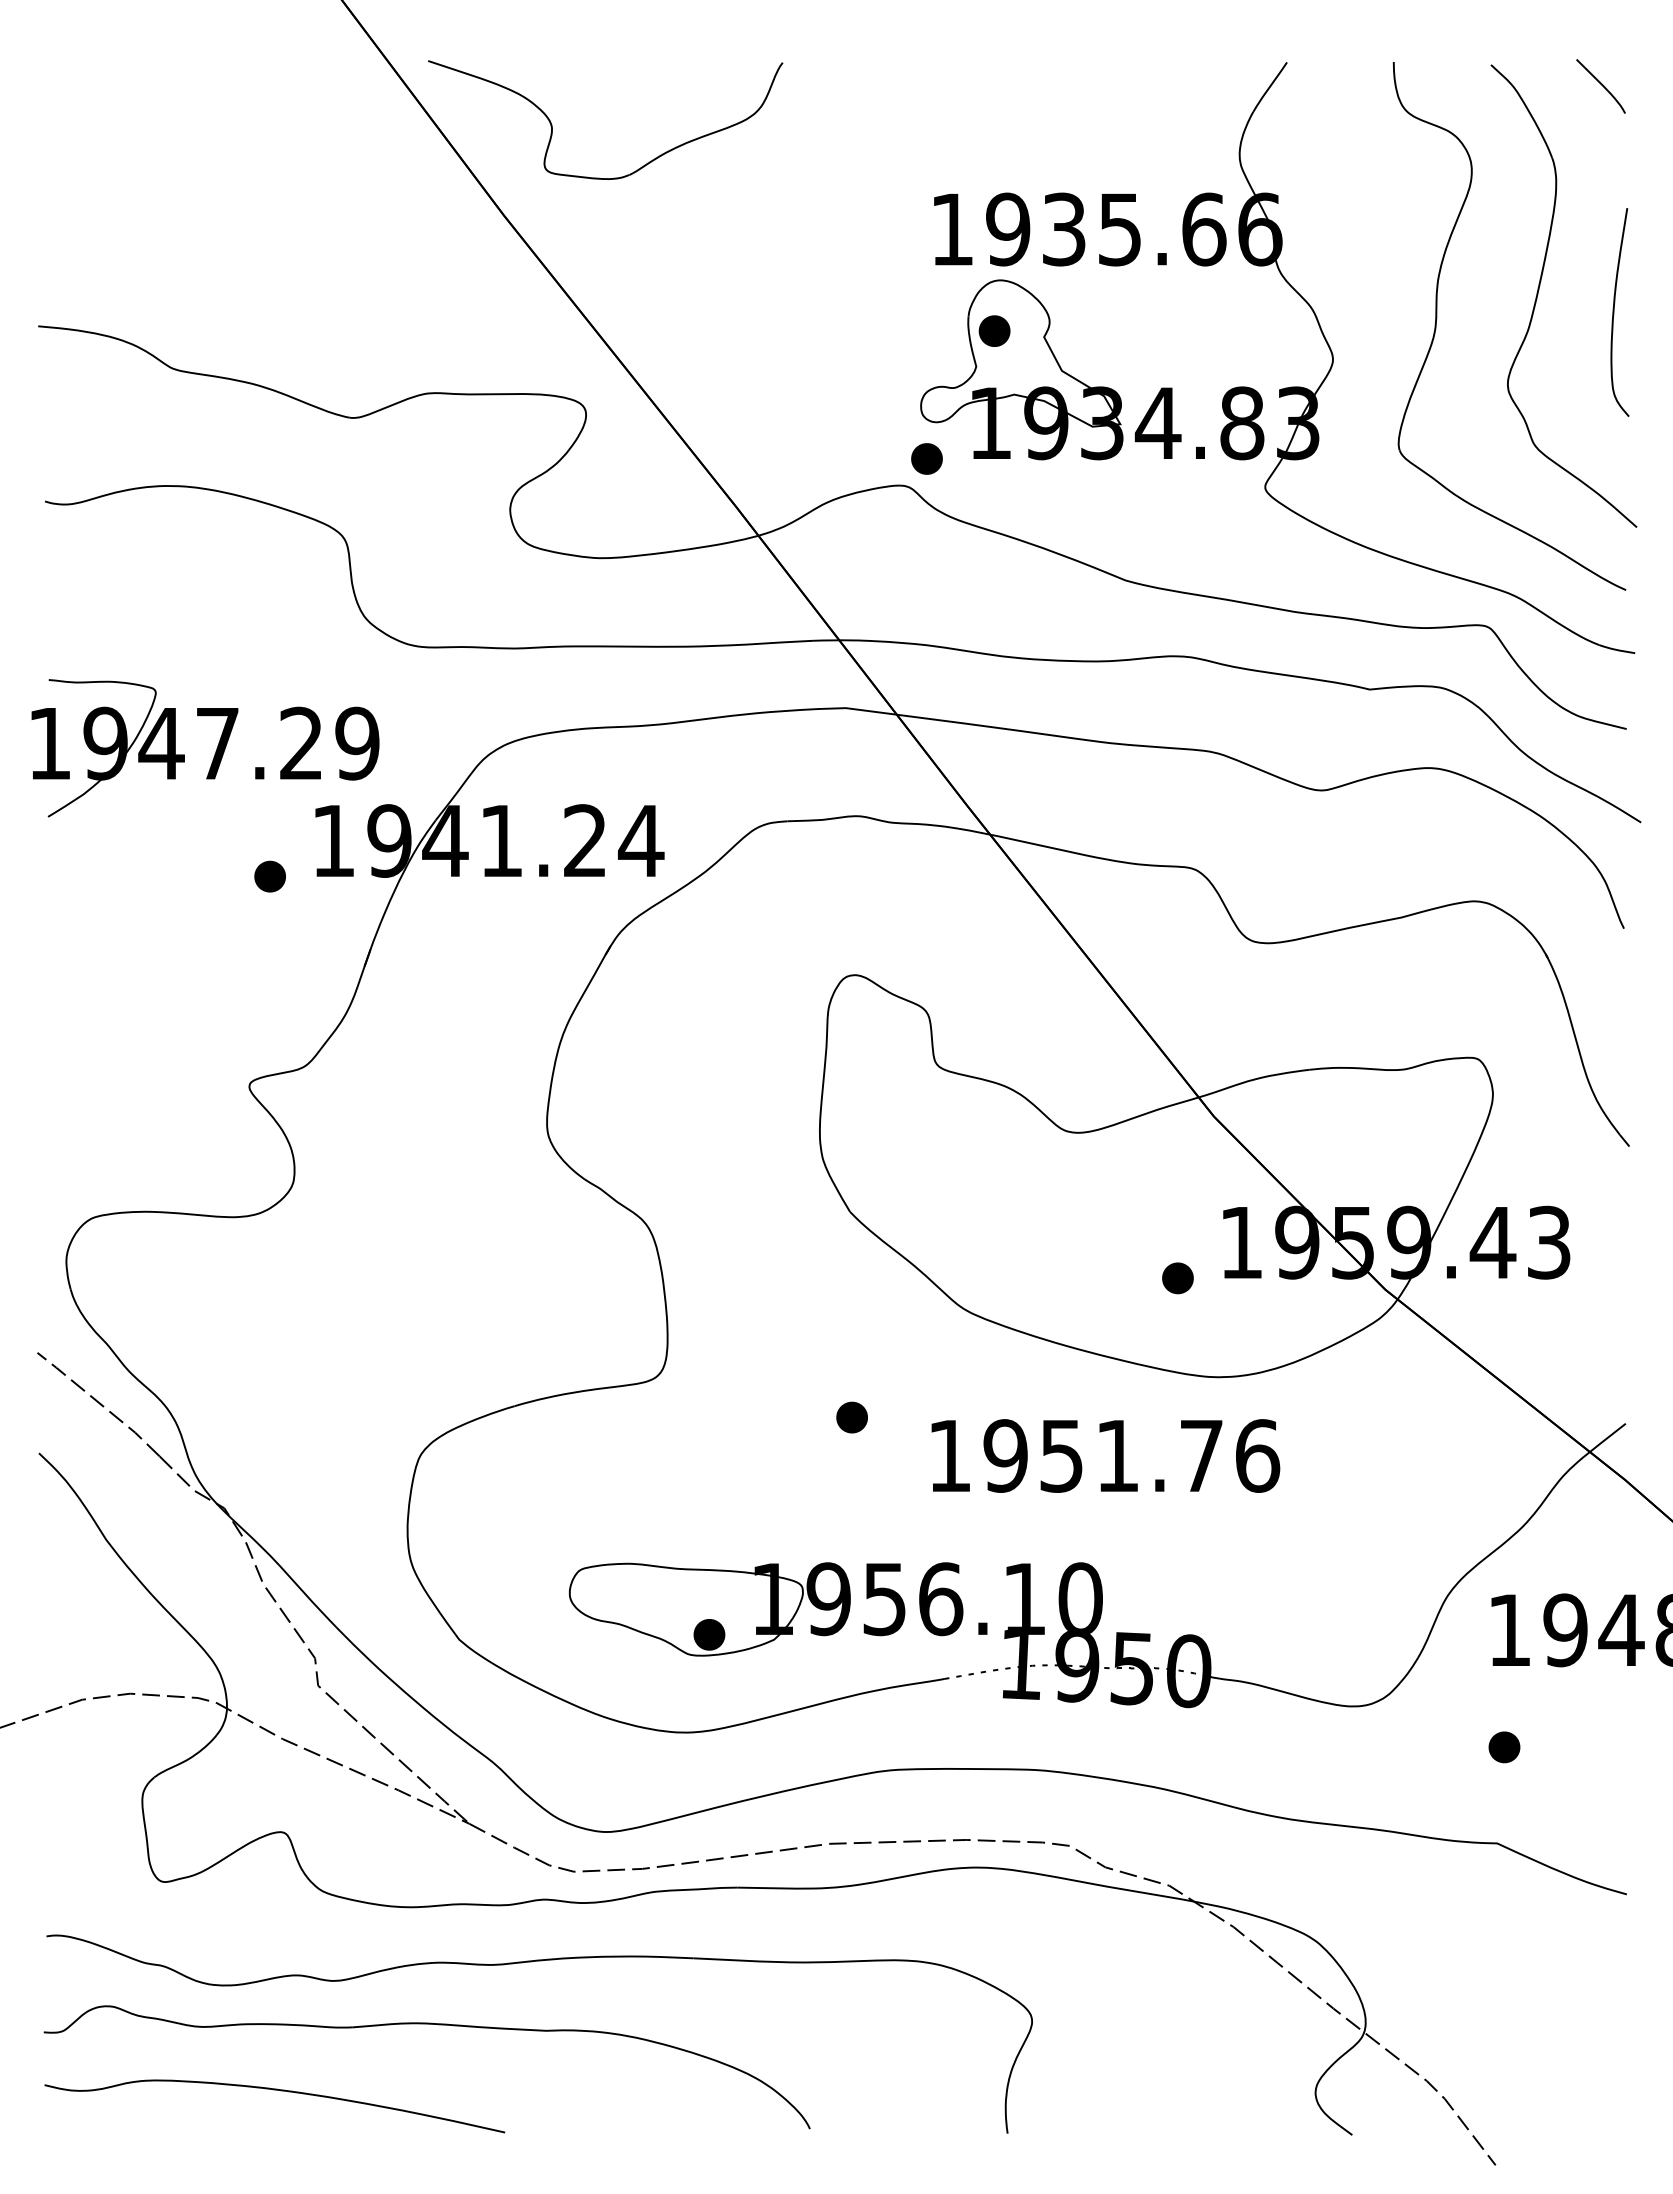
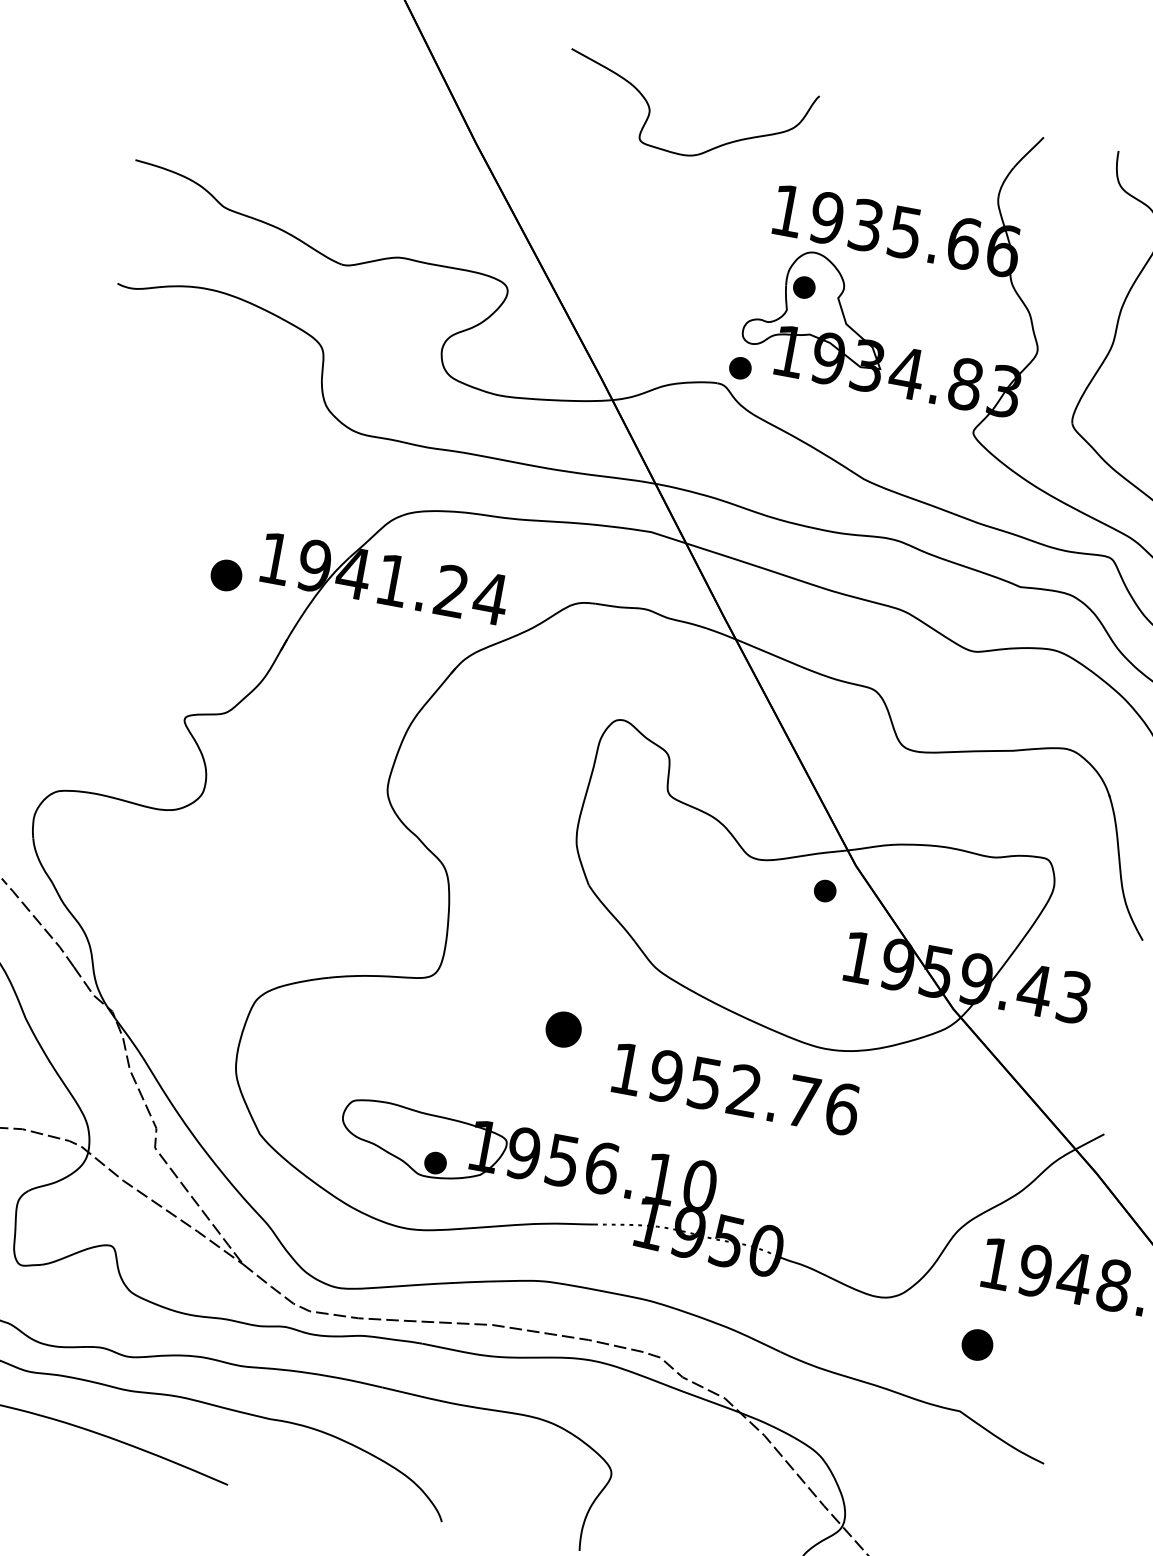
part: (552, 124) -> (650, 109), moved
part: (215, 751) -> (204, 480), removed
part: (269, 876) -> (225, 575), size x1.4
part: (1177, 1278) -> (824, 891), moved
part: (851, 1417) -> (563, 1029), size x1.6
text: (1116, 1455) -> (743, 1090), 1951.76 -> 1952.76
part: (1504, 1747) -> (977, 1345), size x1.4

